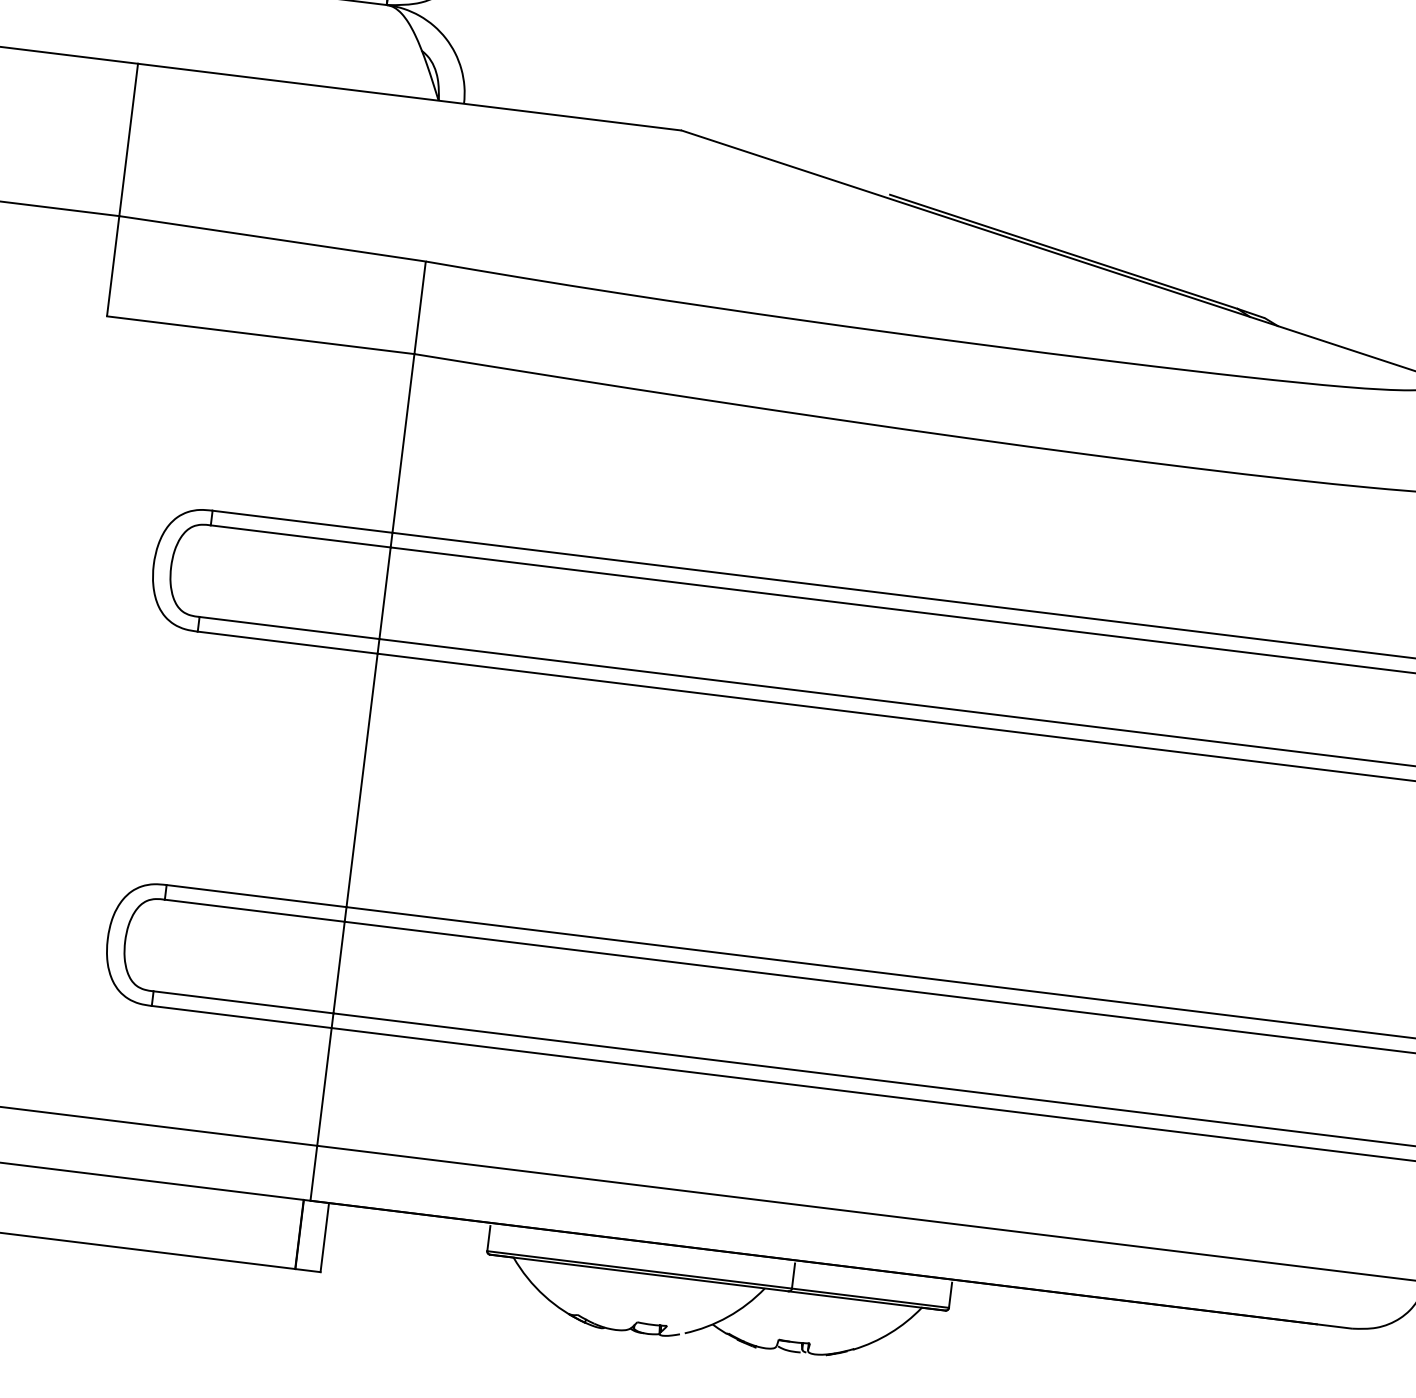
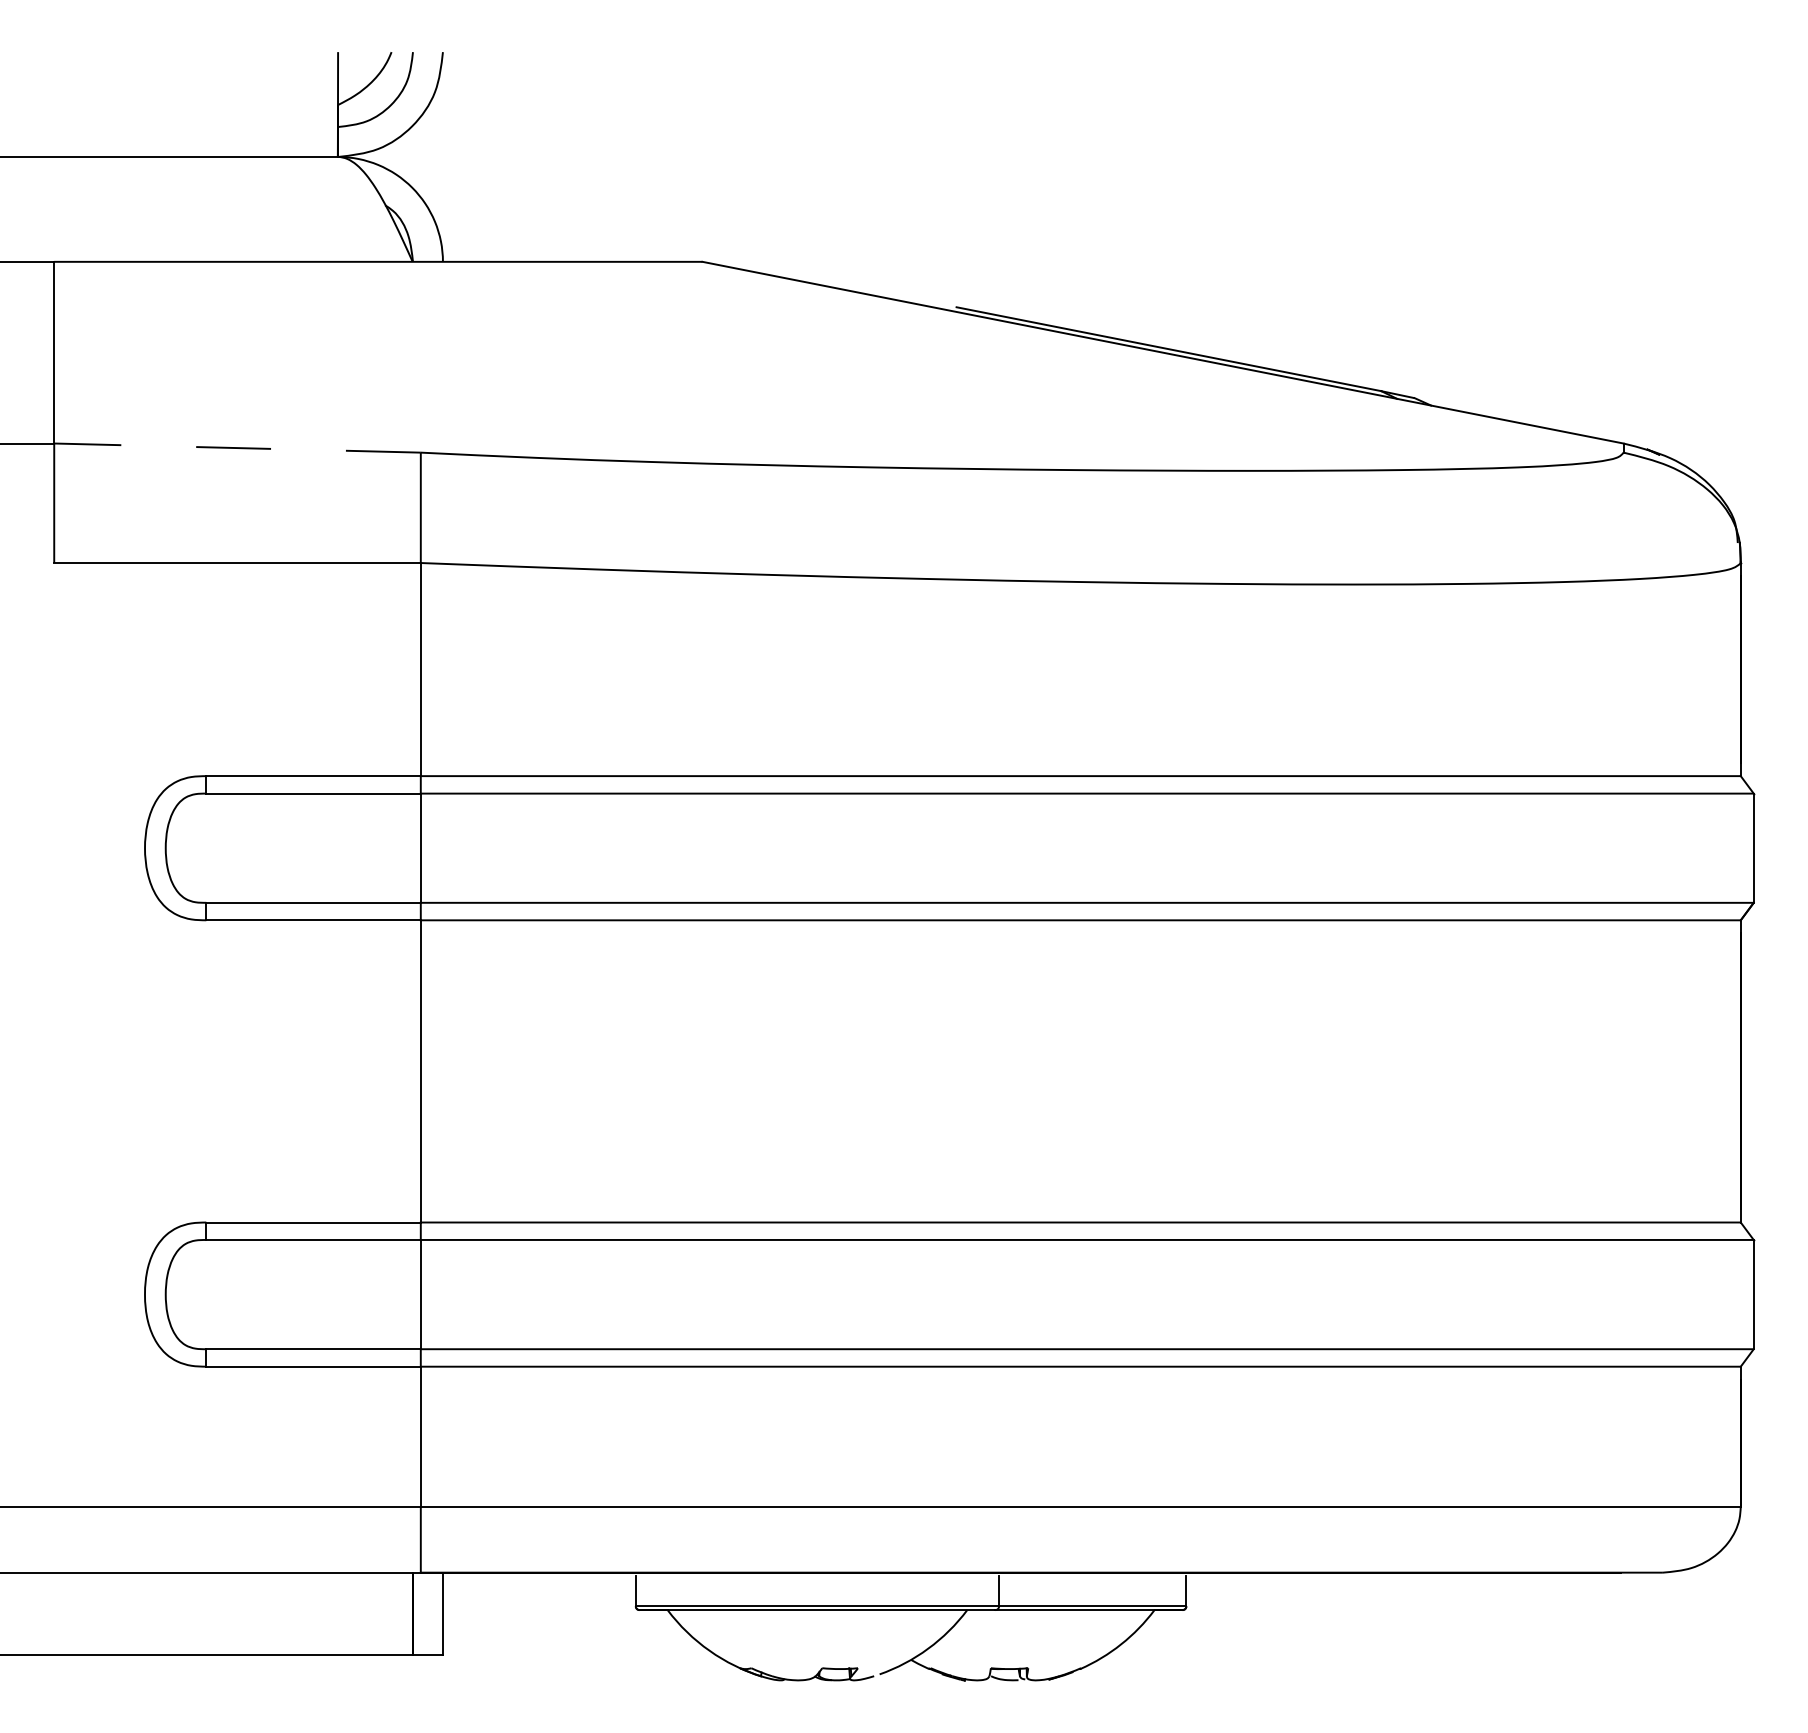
line: (272, 239) -> (237, 448), solid -> dashed

